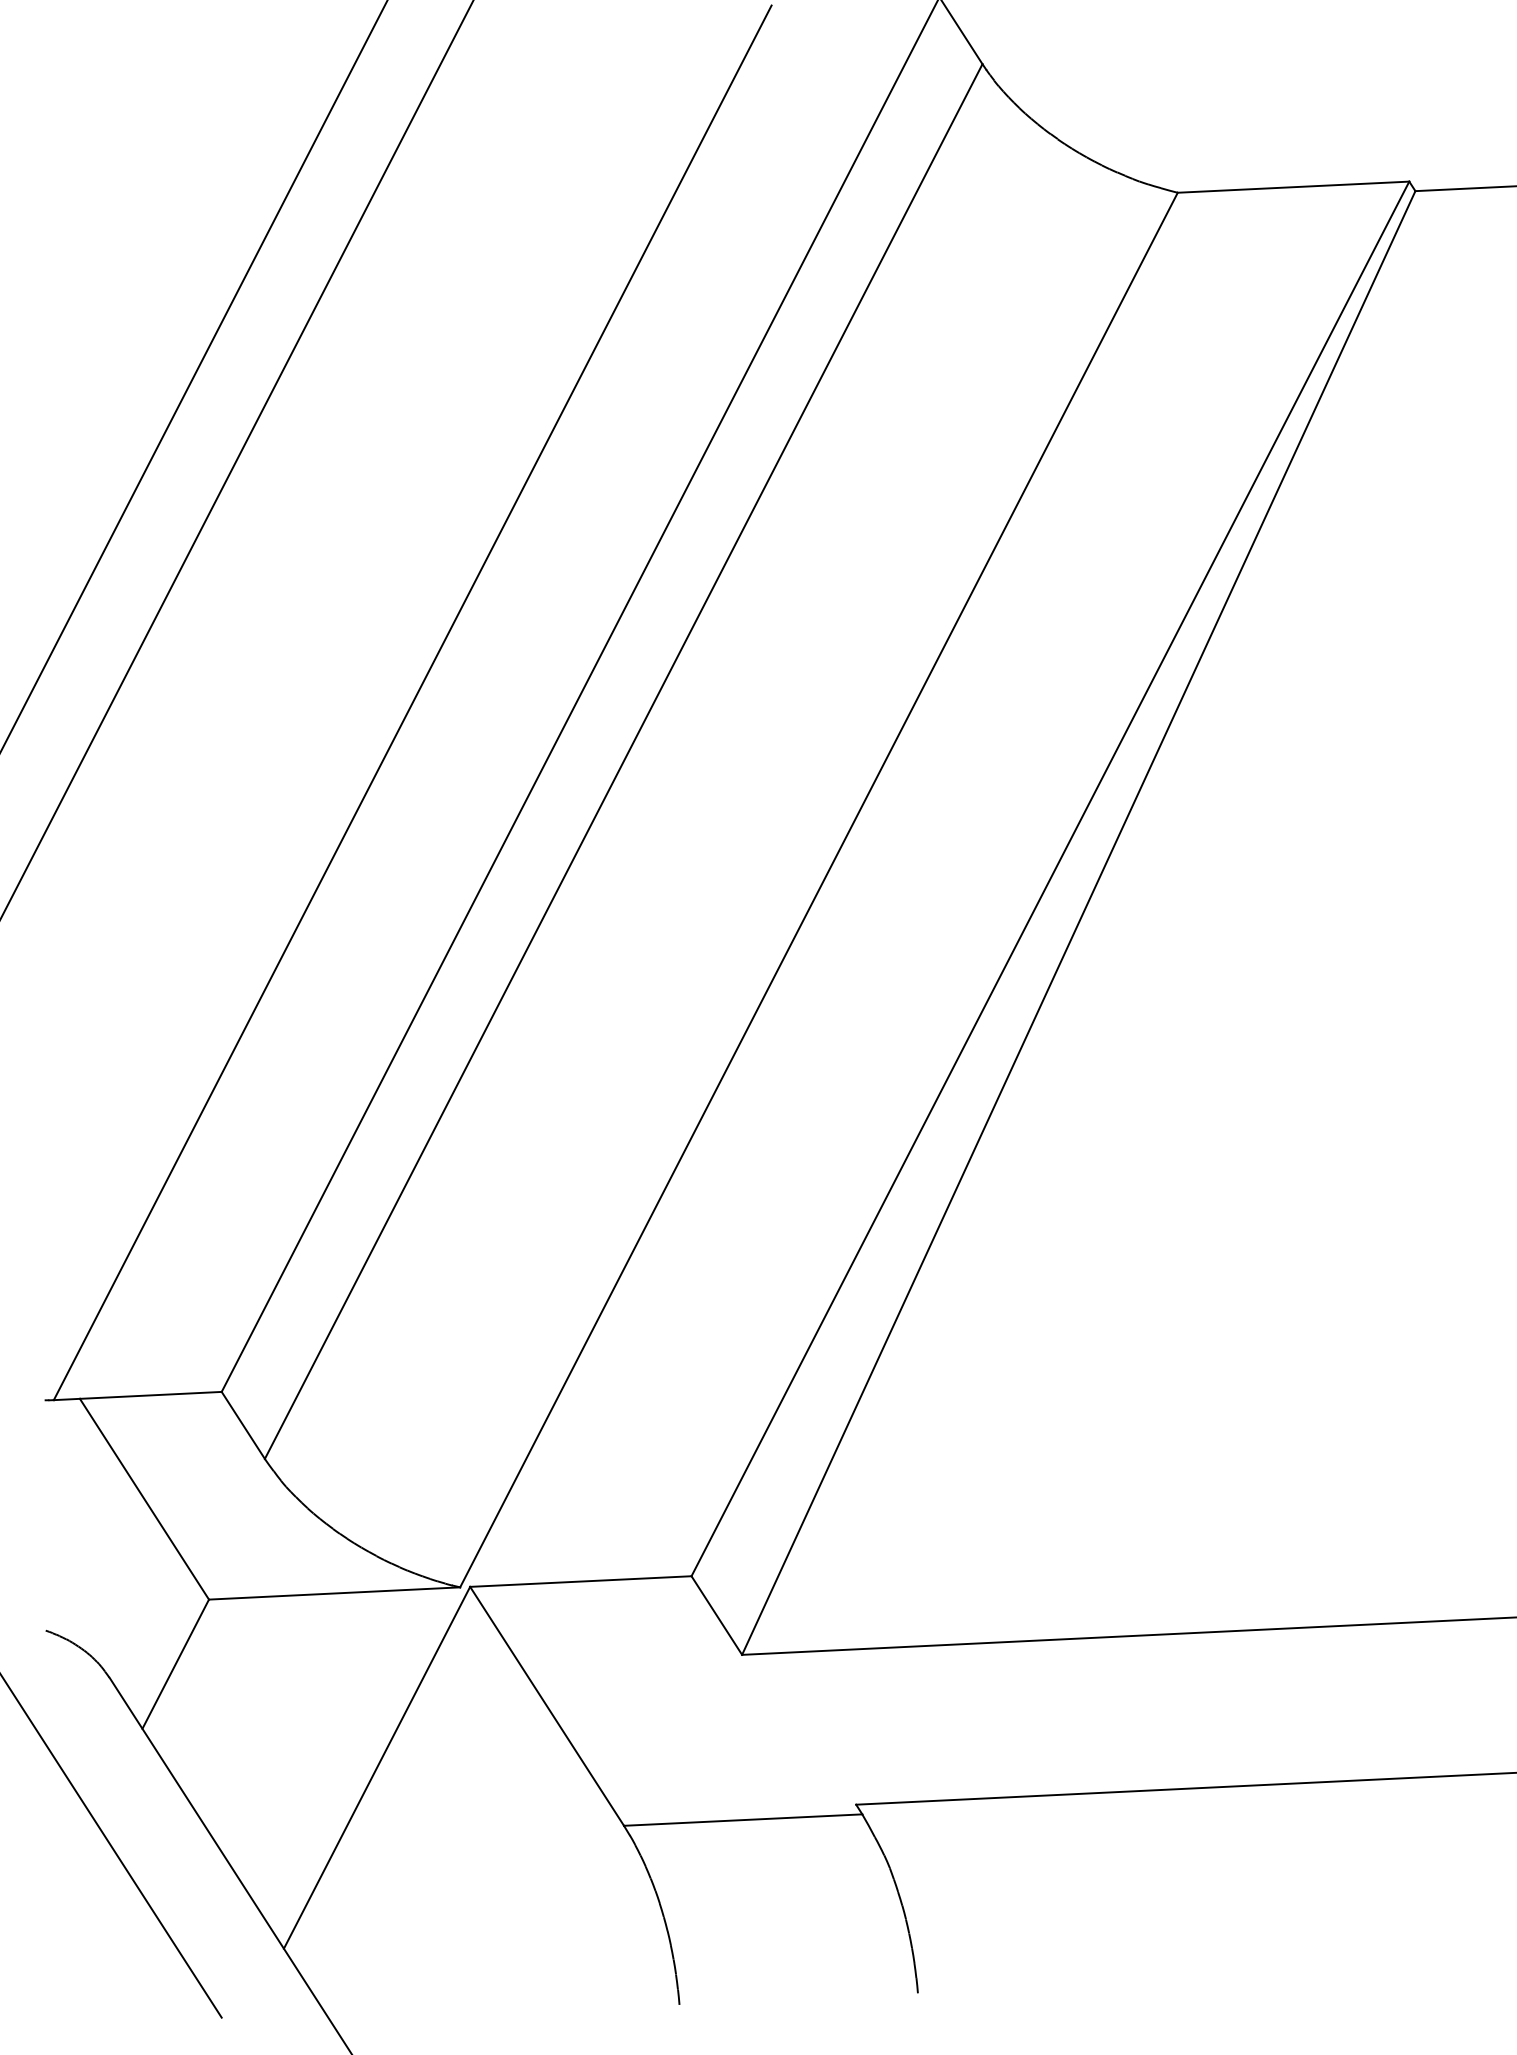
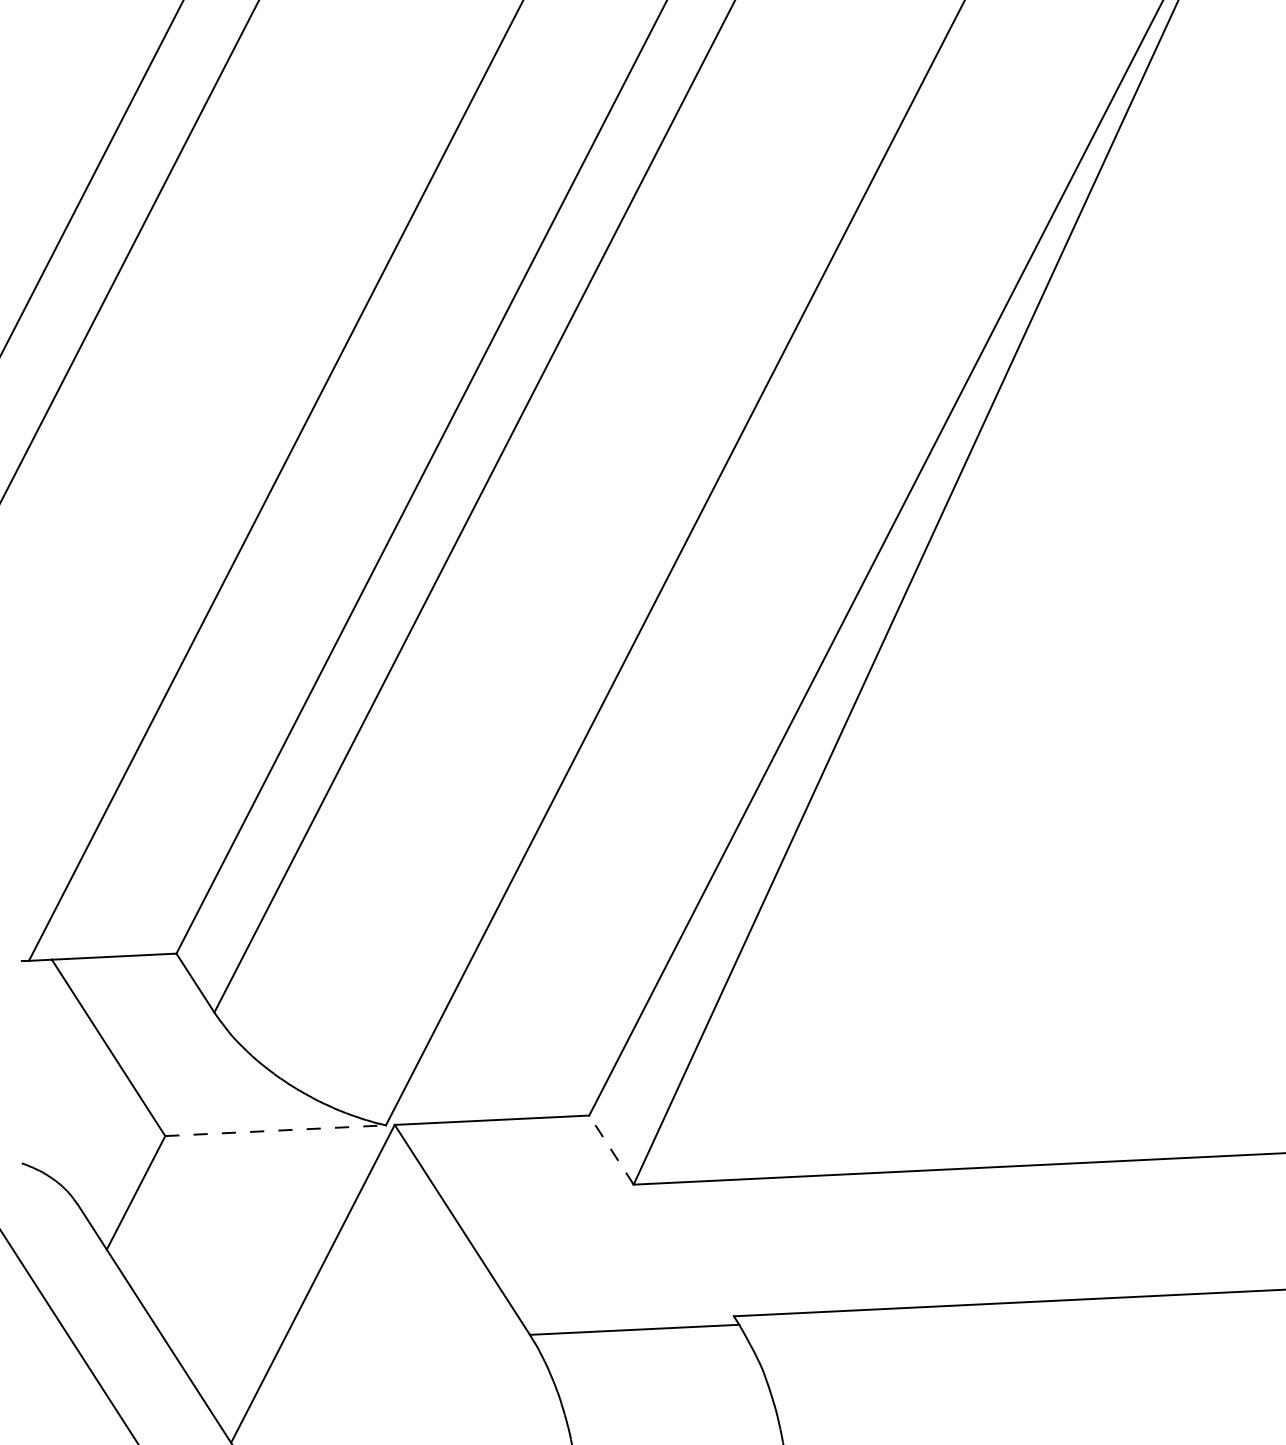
line: (334, 1593) -> (275, 1130), solid -> dashed
line: (716, 1615) -> (611, 1150), solid -> dashed

